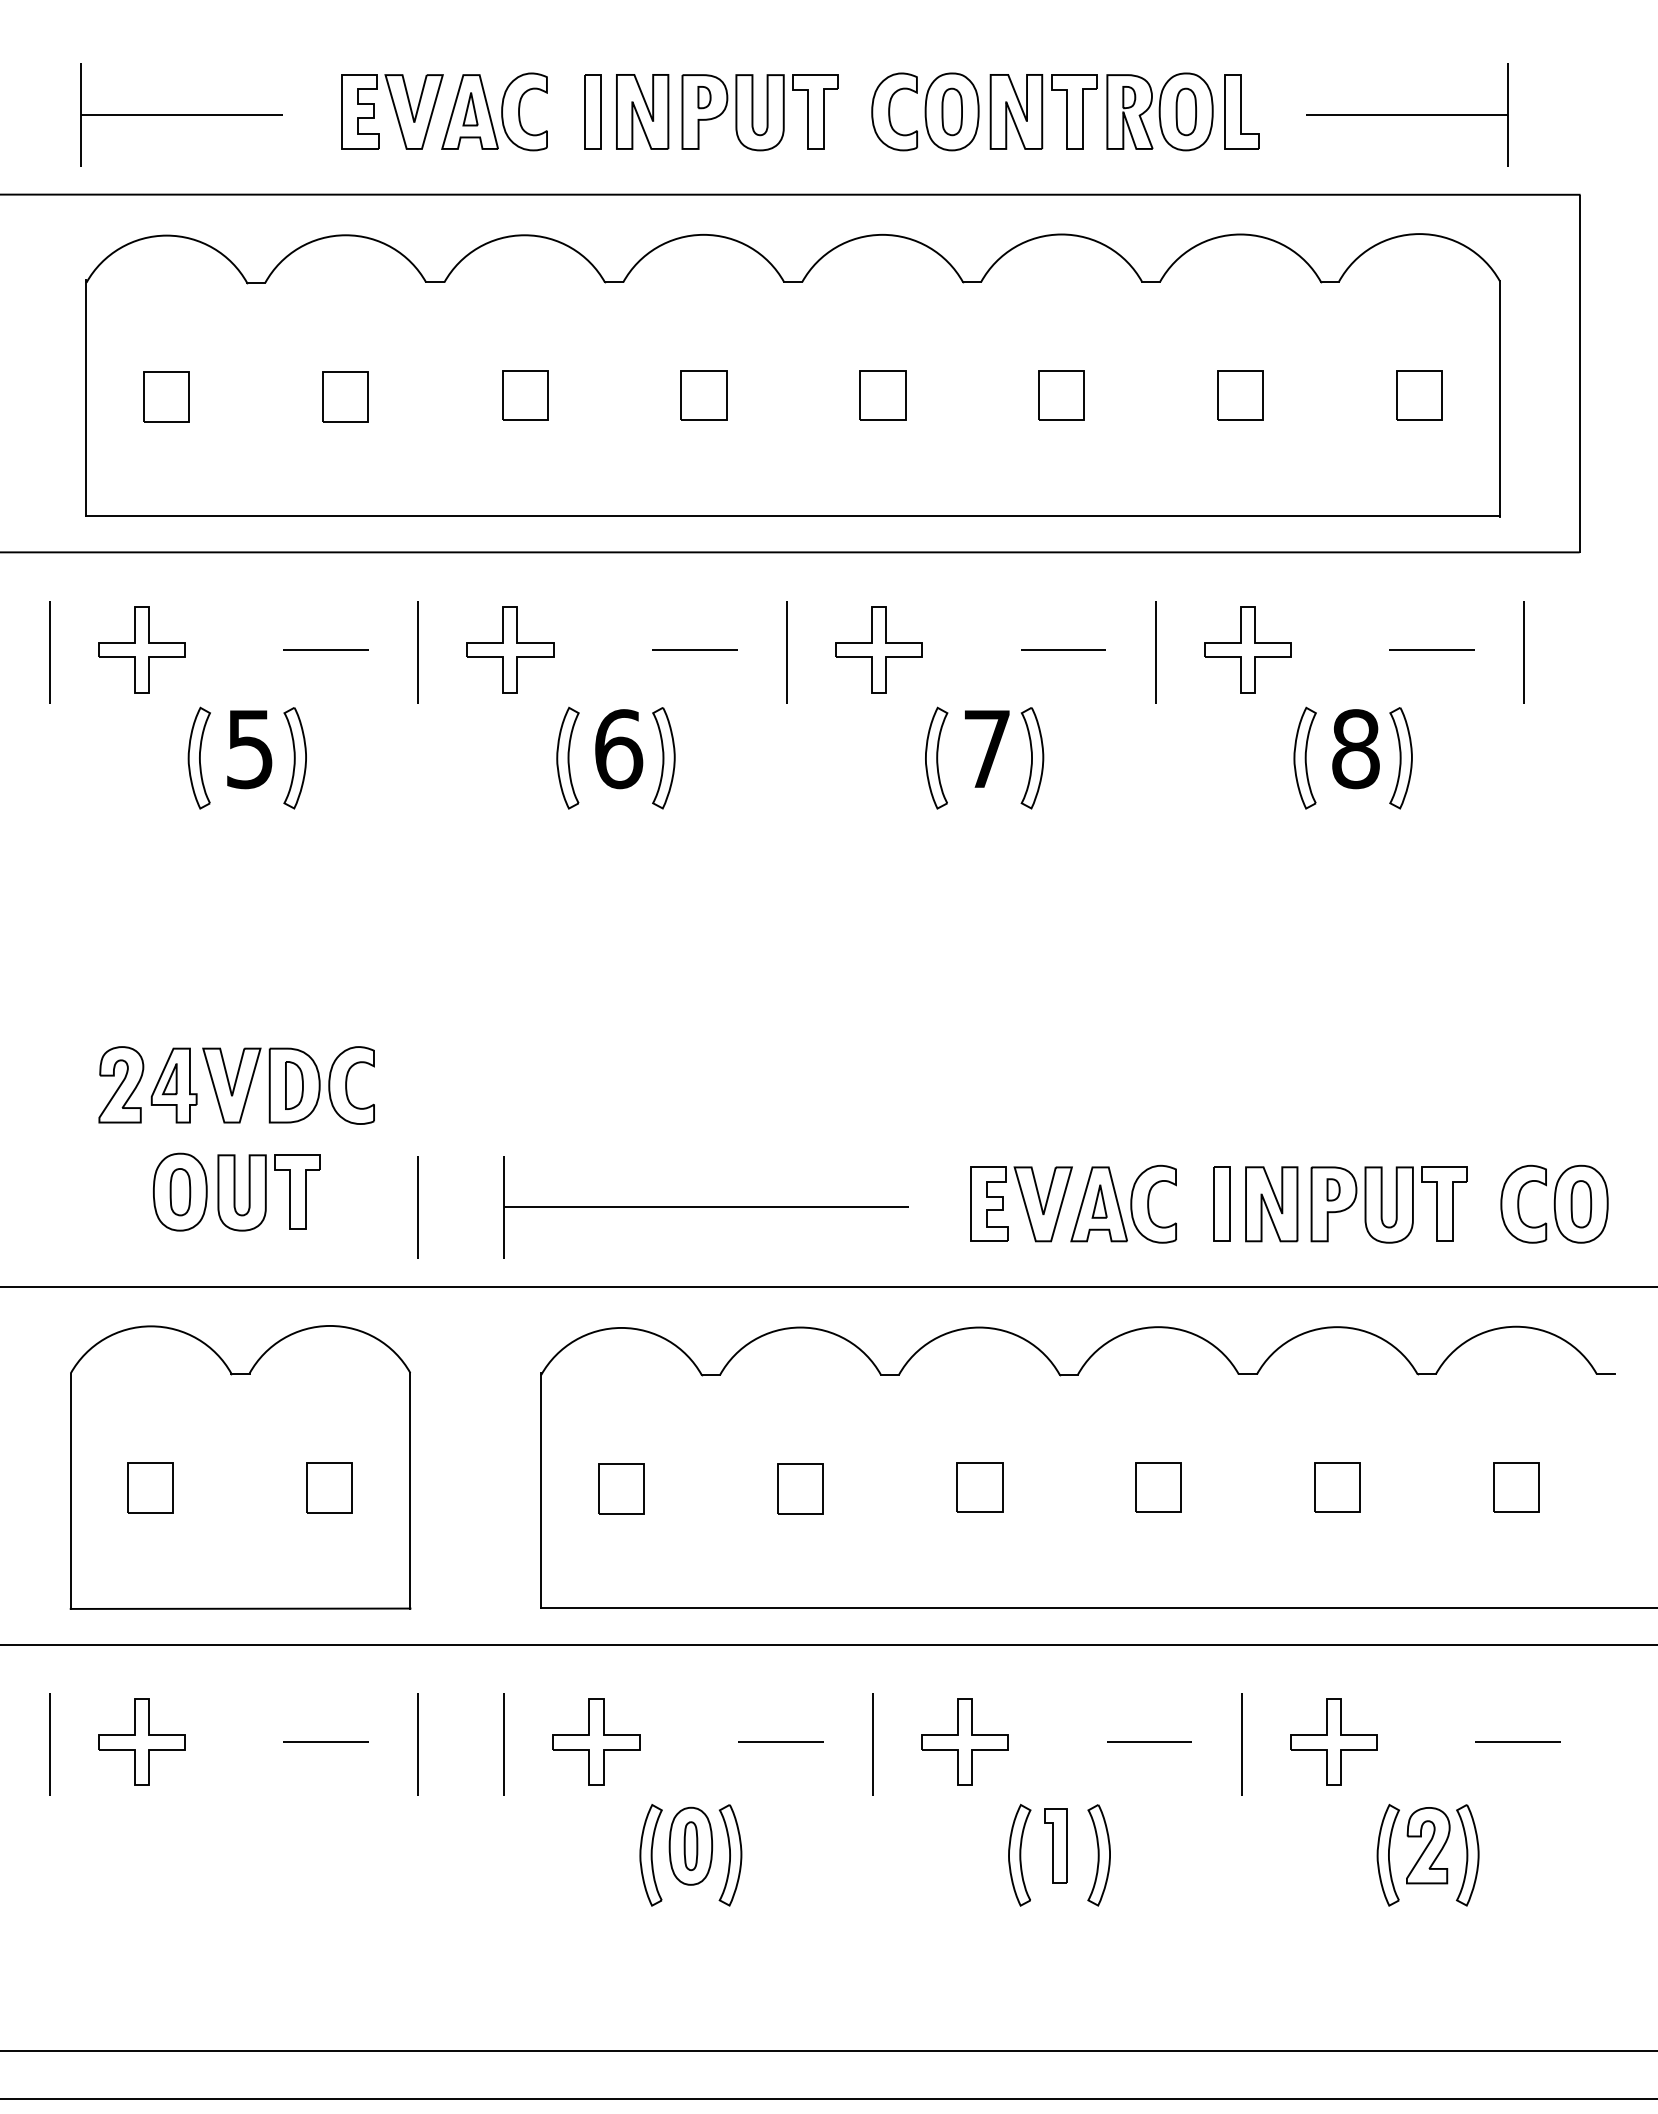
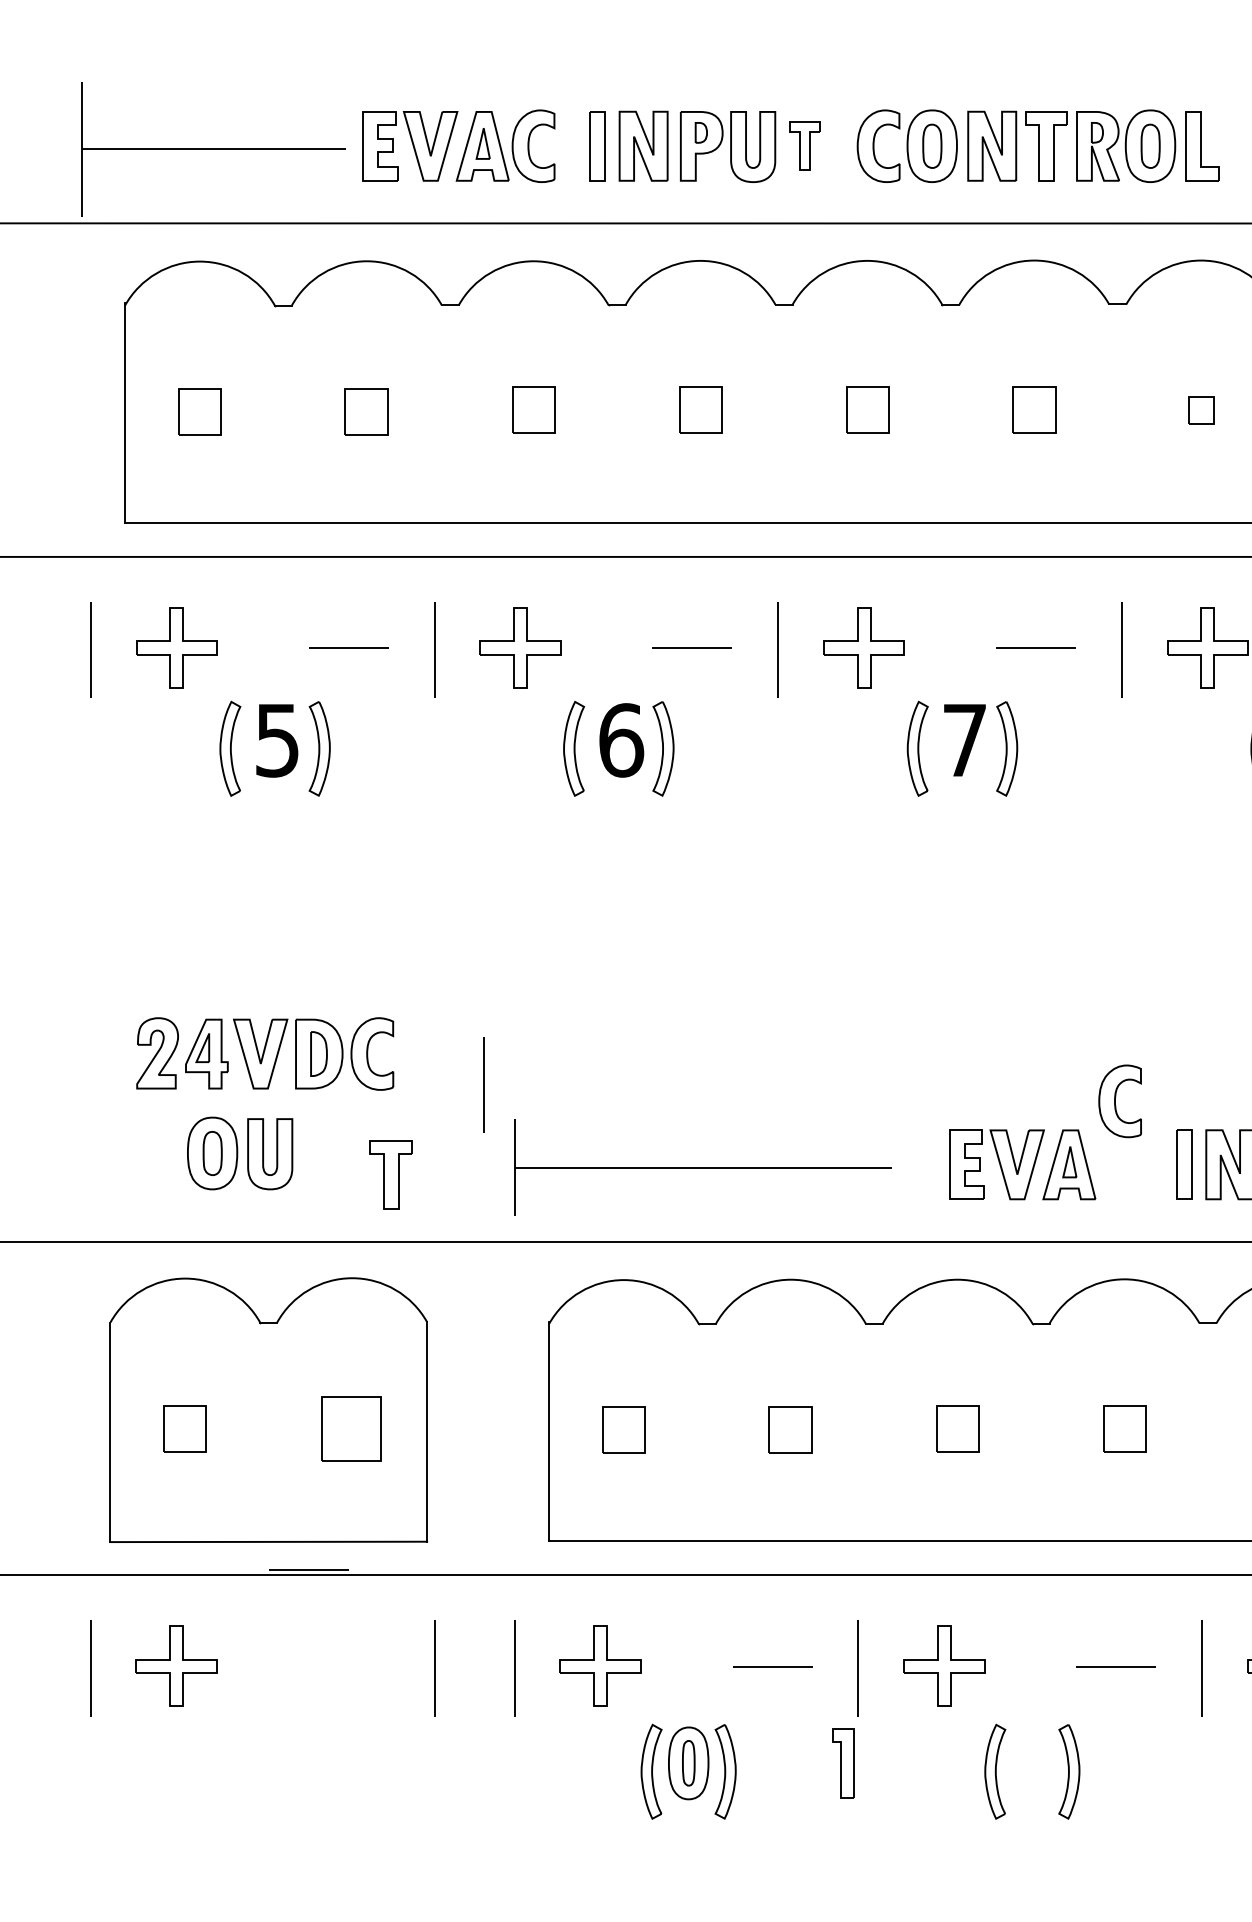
part: (815, 111) -> (804, 145), size x0.7
part: (181, 114) -> (213, 148), size x1.4
part: (1240, 395) -> (1201, 410), size x0.6
part: (297, 1191) -> (390, 1174), moved
part: (1153, 1203) -> (1119, 1100), moved
line: (417, 1207) -> (483, 1084), moved
part: (329, 1487) -> (351, 1428), size x1.4
line: (325, 1741) -> (308, 1568), moved
part: (1055, 1845) -> (843, 1762), moved

